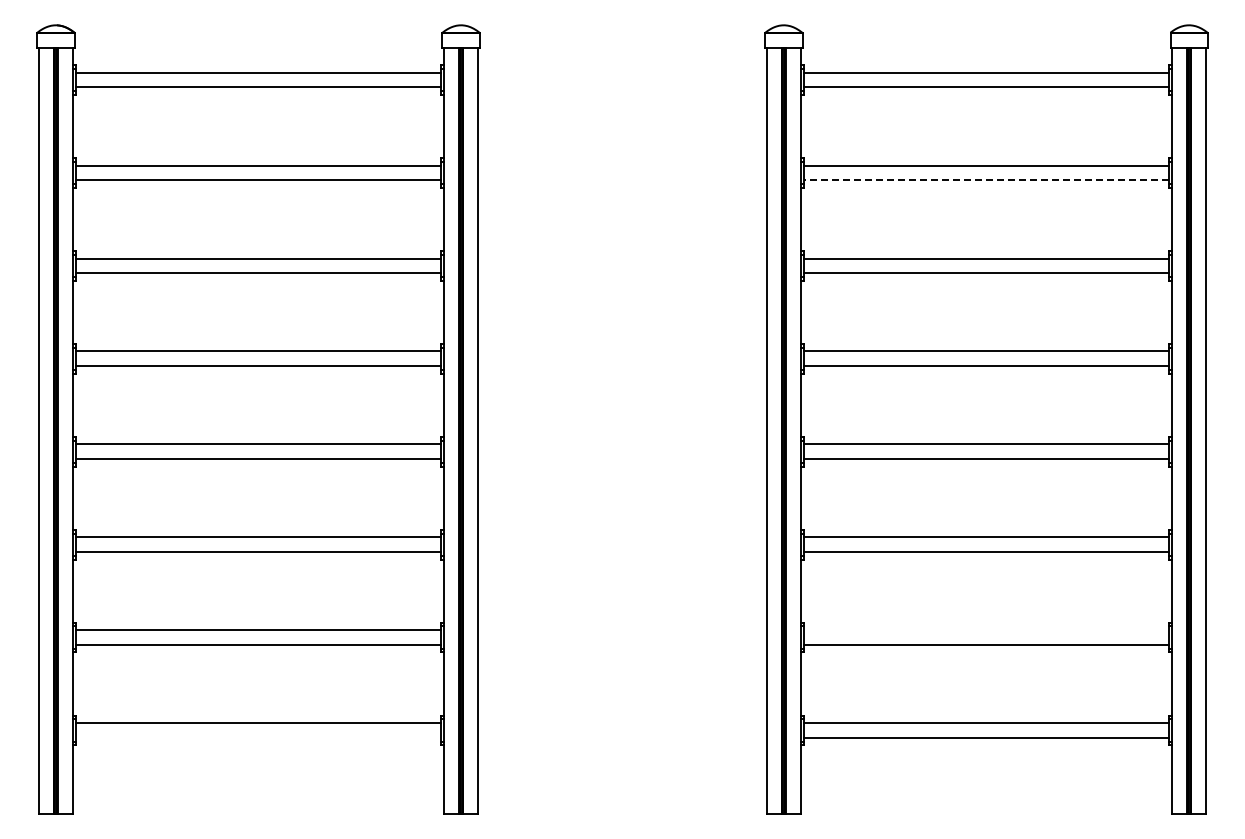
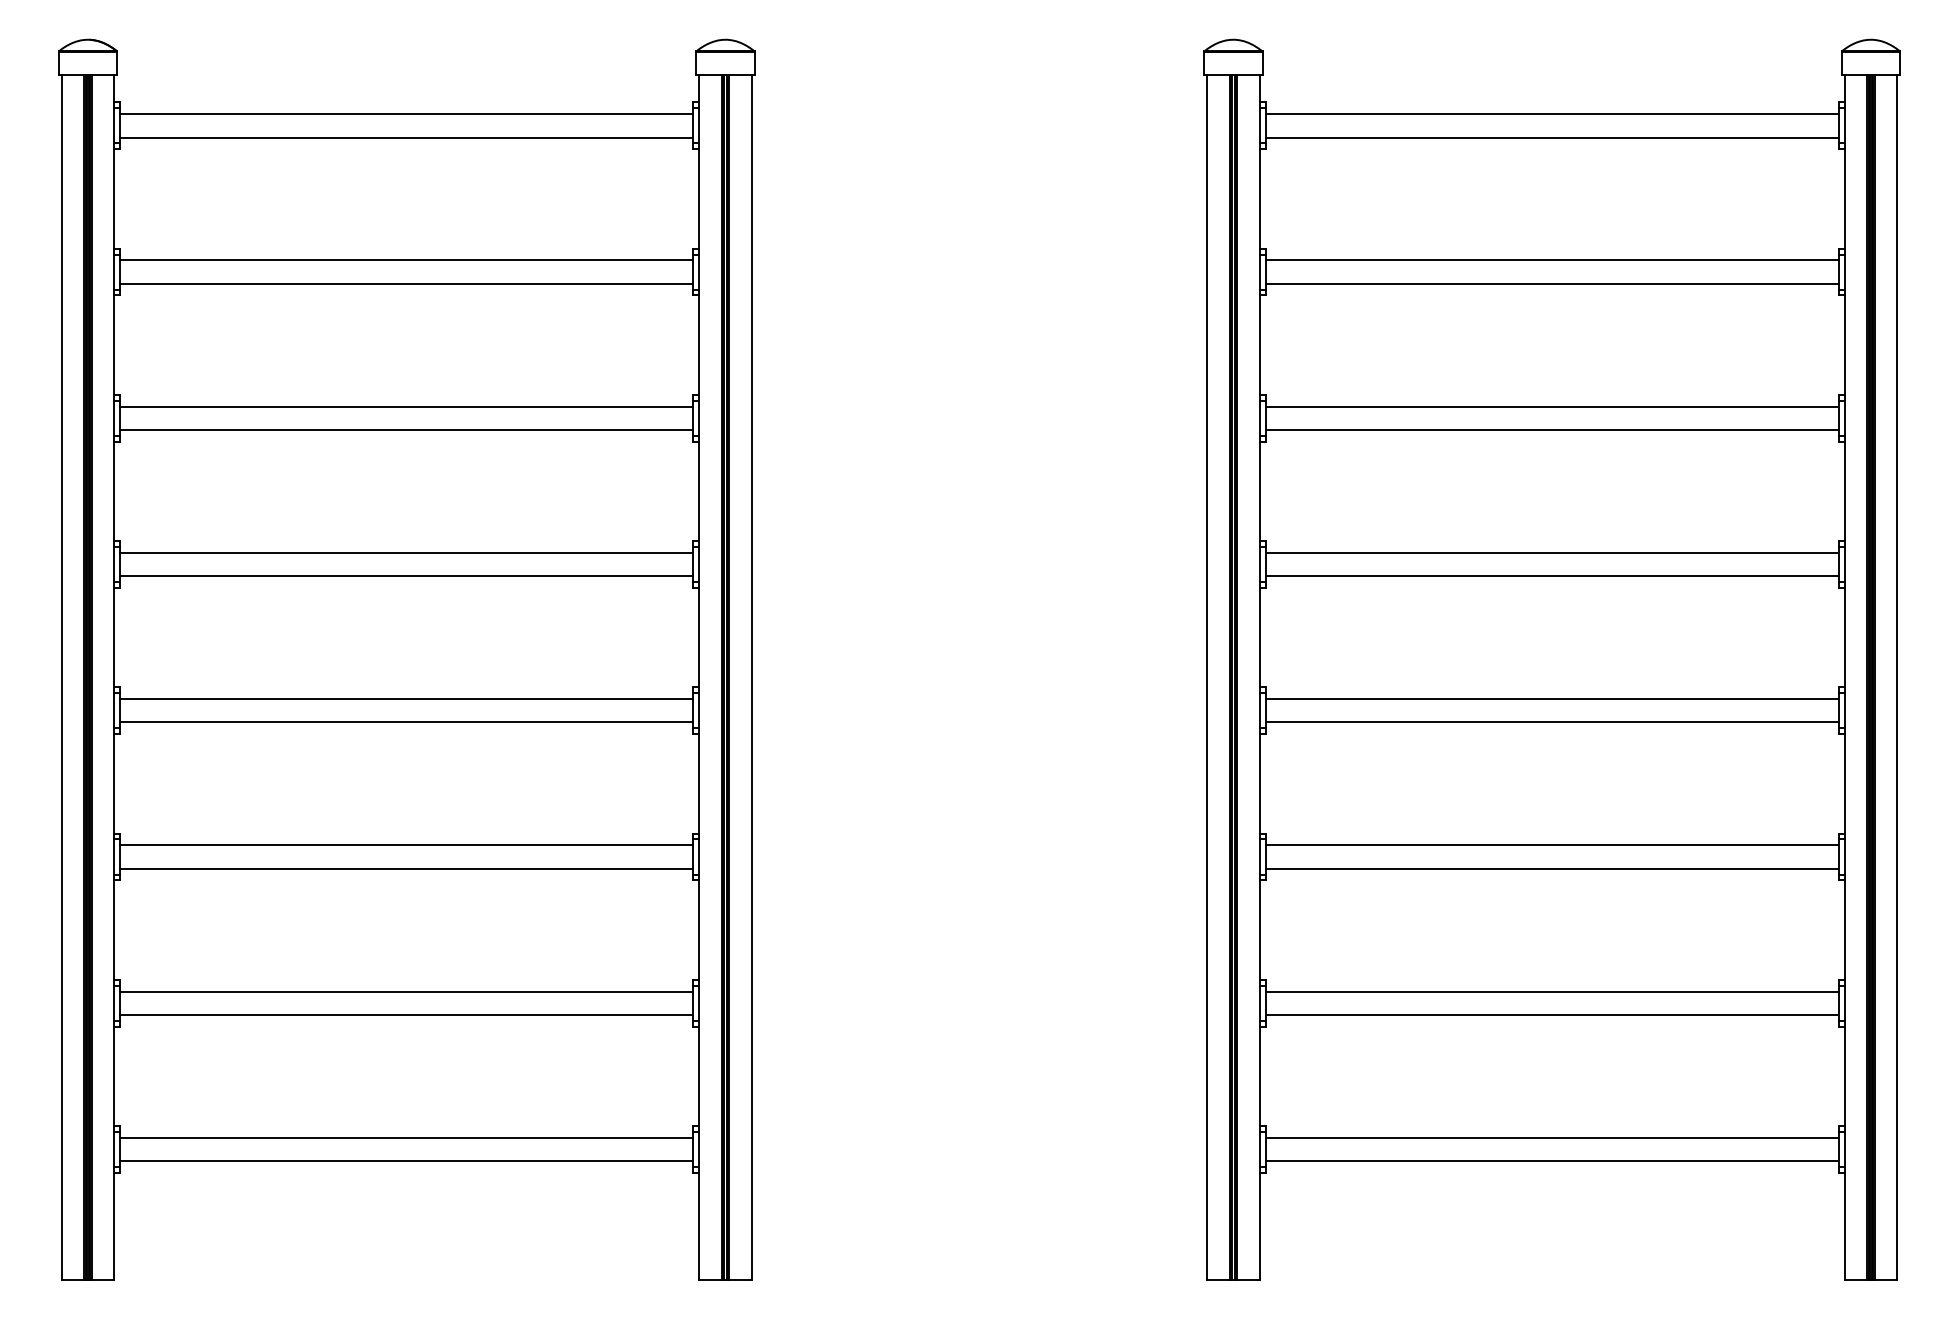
line: (986, 180) -> (1552, 283), dashed -> solid
line: (986, 630) -> (1552, 992), added
line: (258, 737) -> (406, 1160), added

